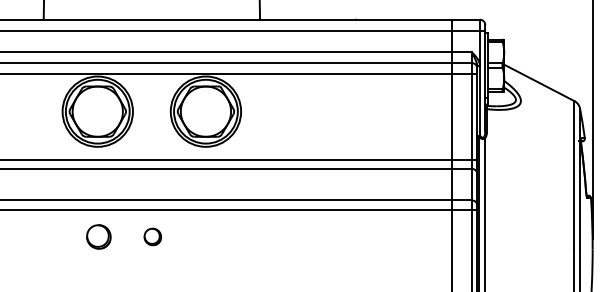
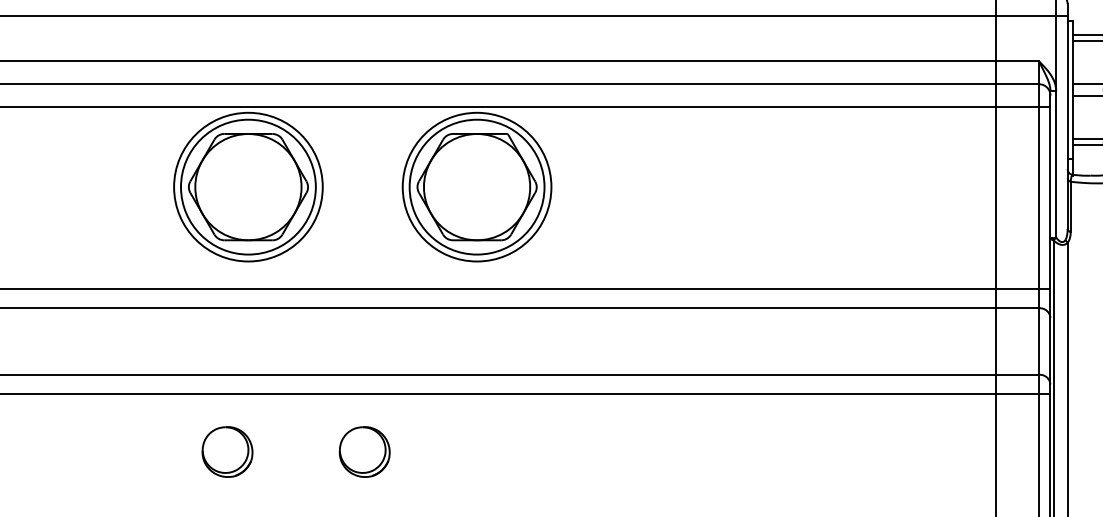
part: (98, 236) -> (226, 450), moved
part: (152, 236) -> (364, 450), size x1.43

